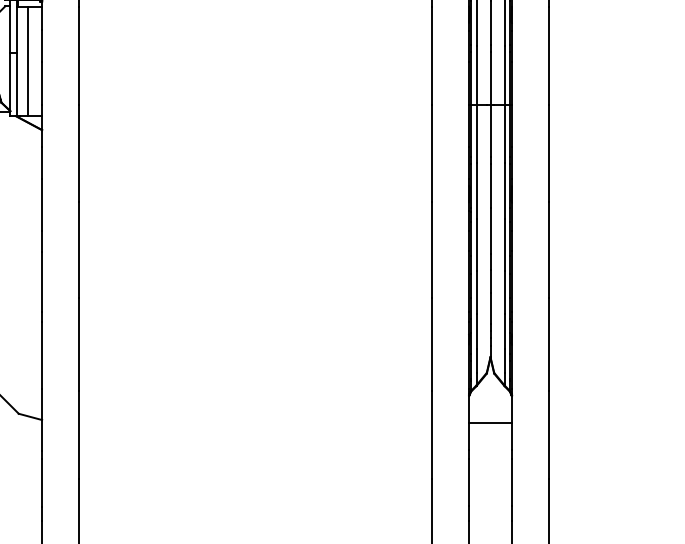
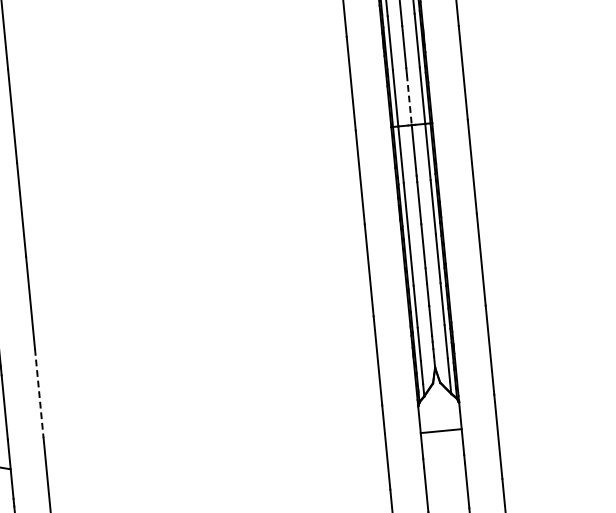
line: (490, 78) -> (409, 100), solid -> dashed
line: (79, 345) -> (39, 394), solid -> dashed

